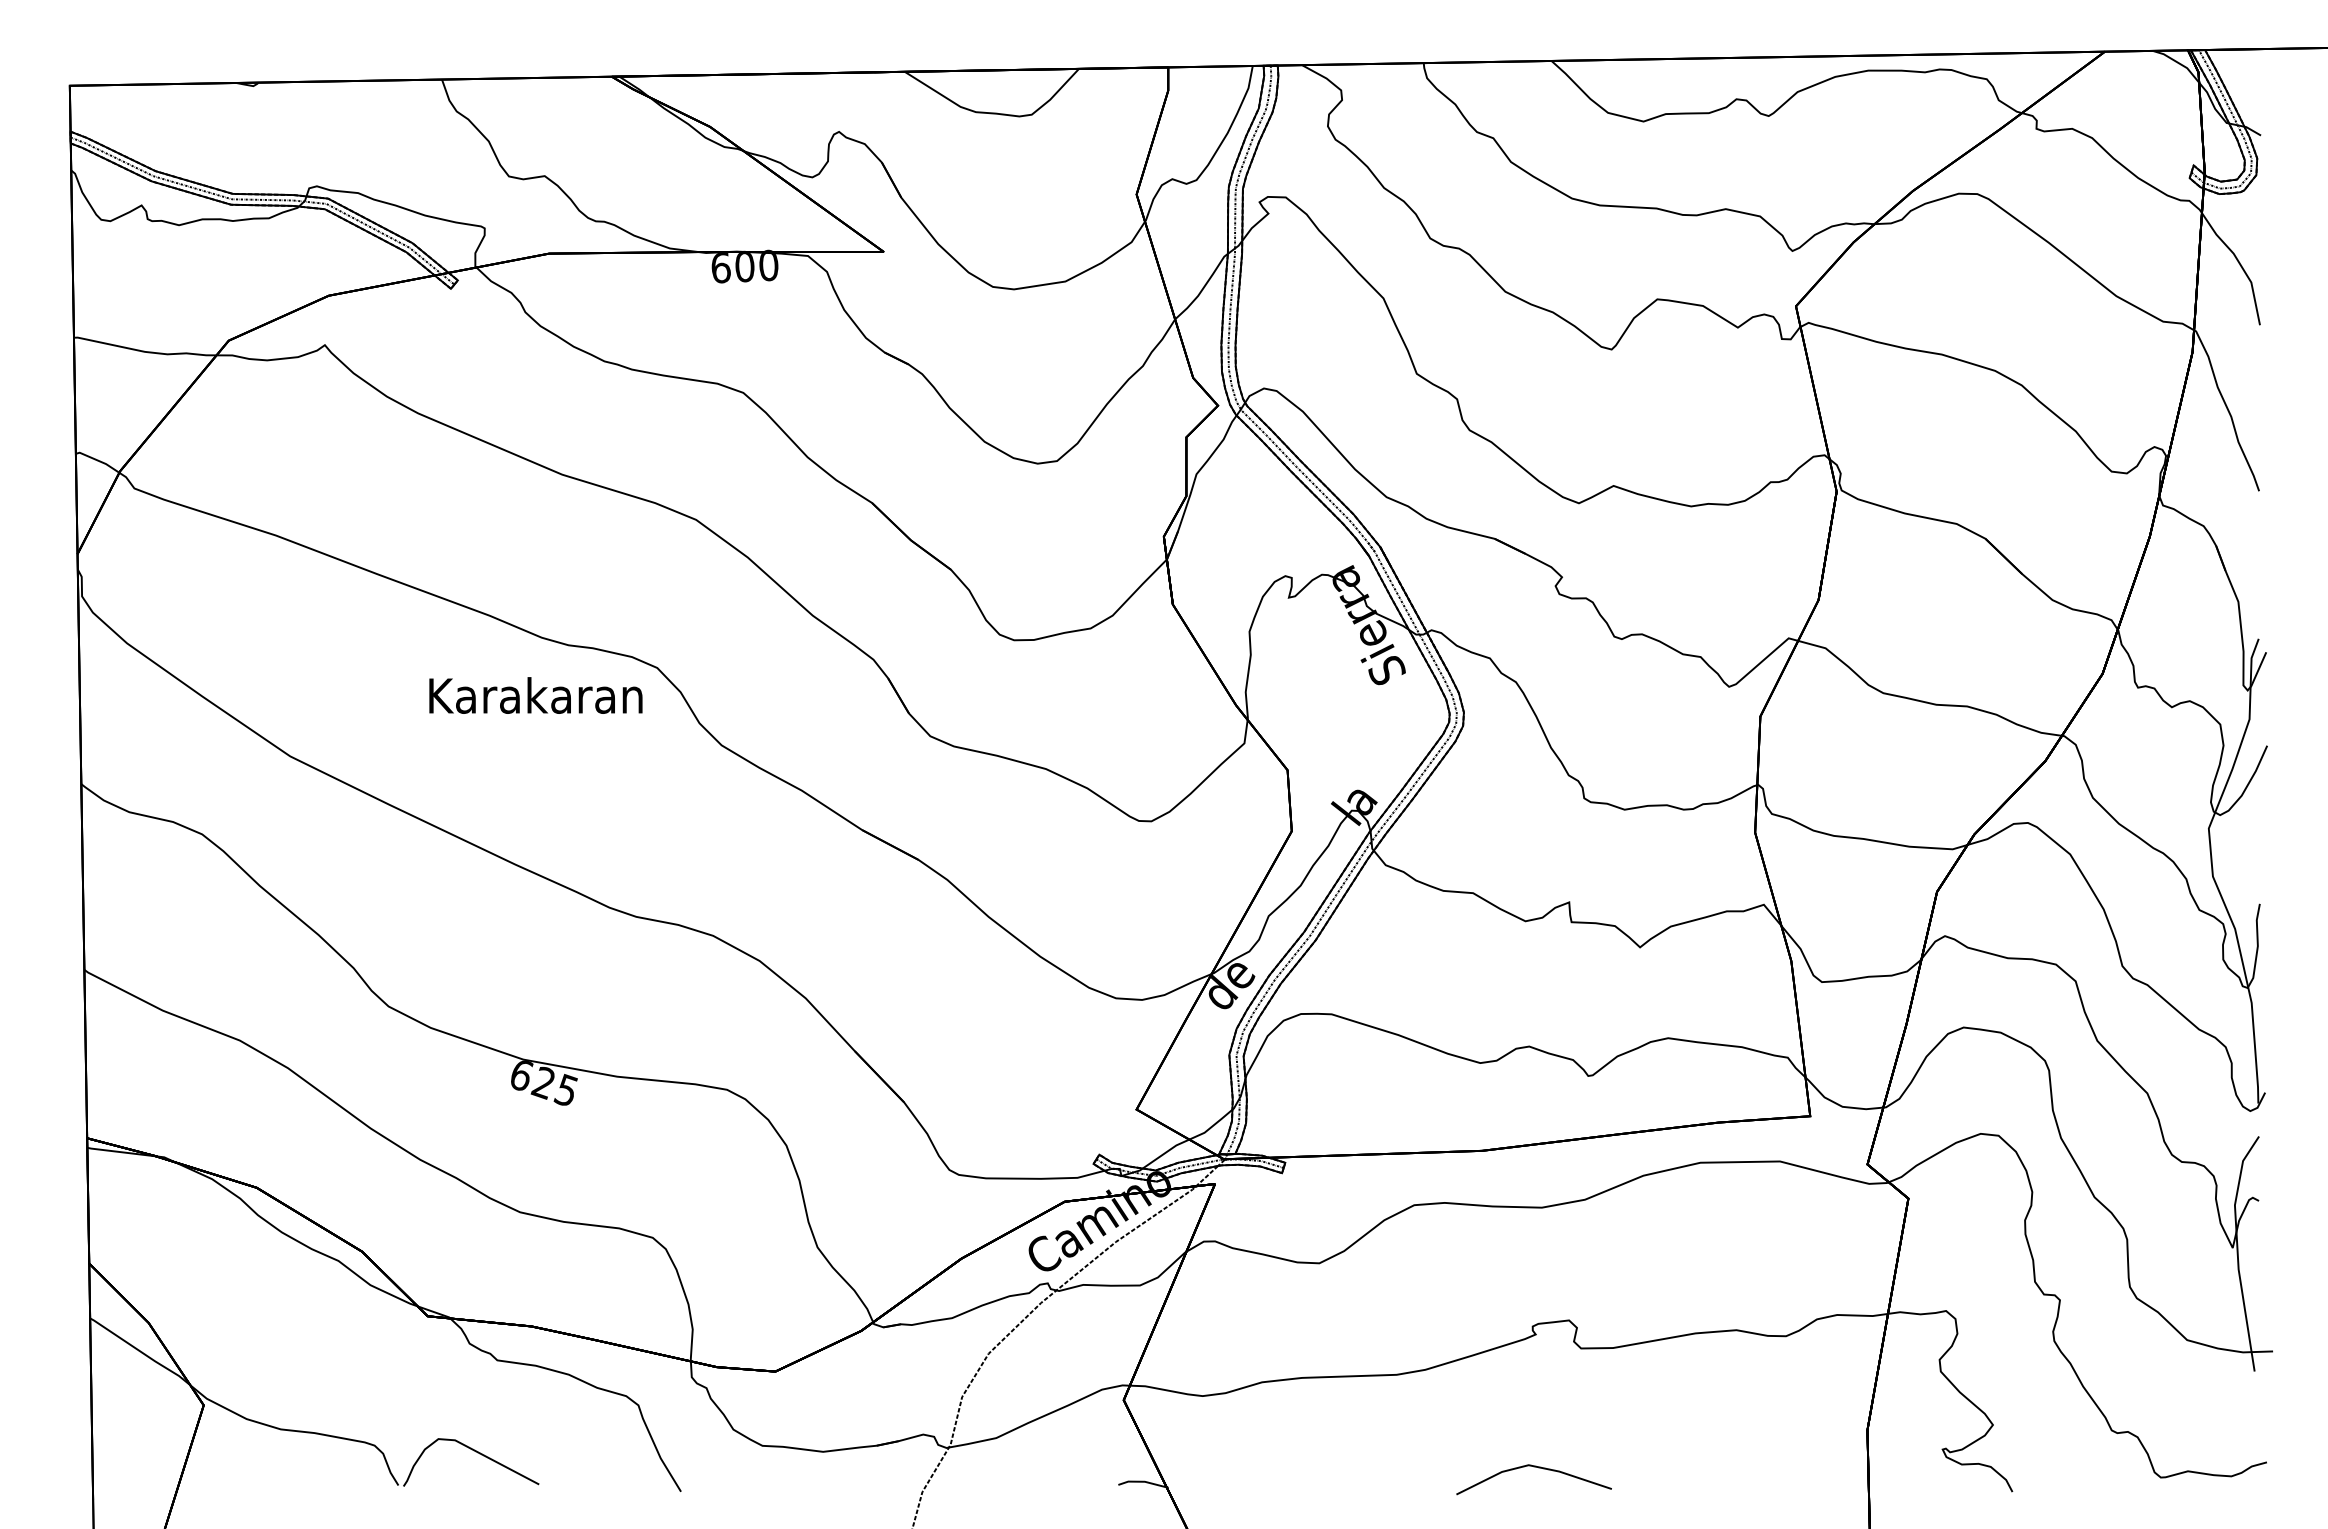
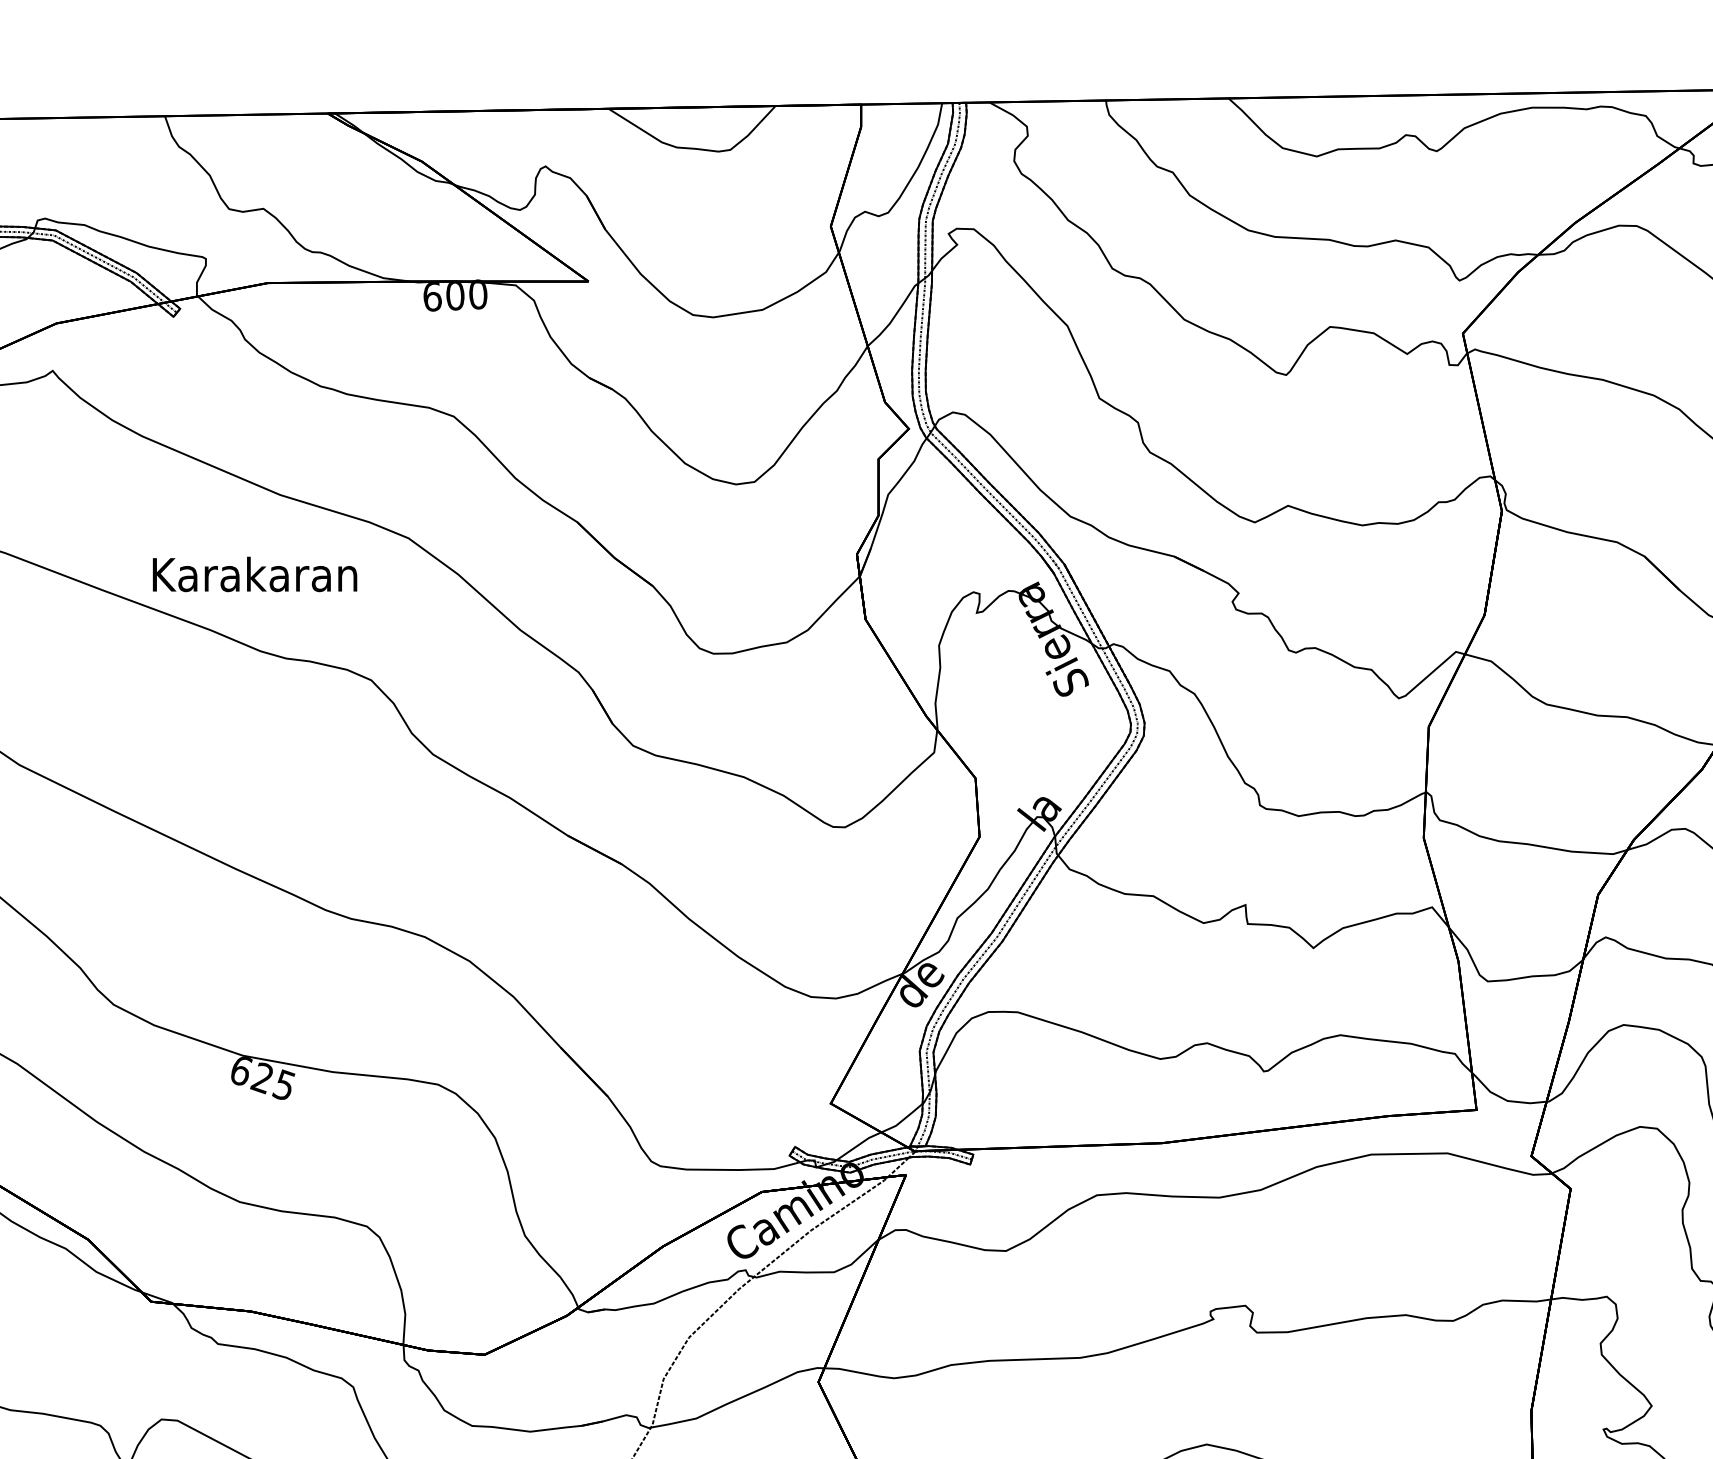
text: (535, 695) -> (254, 574), moved

